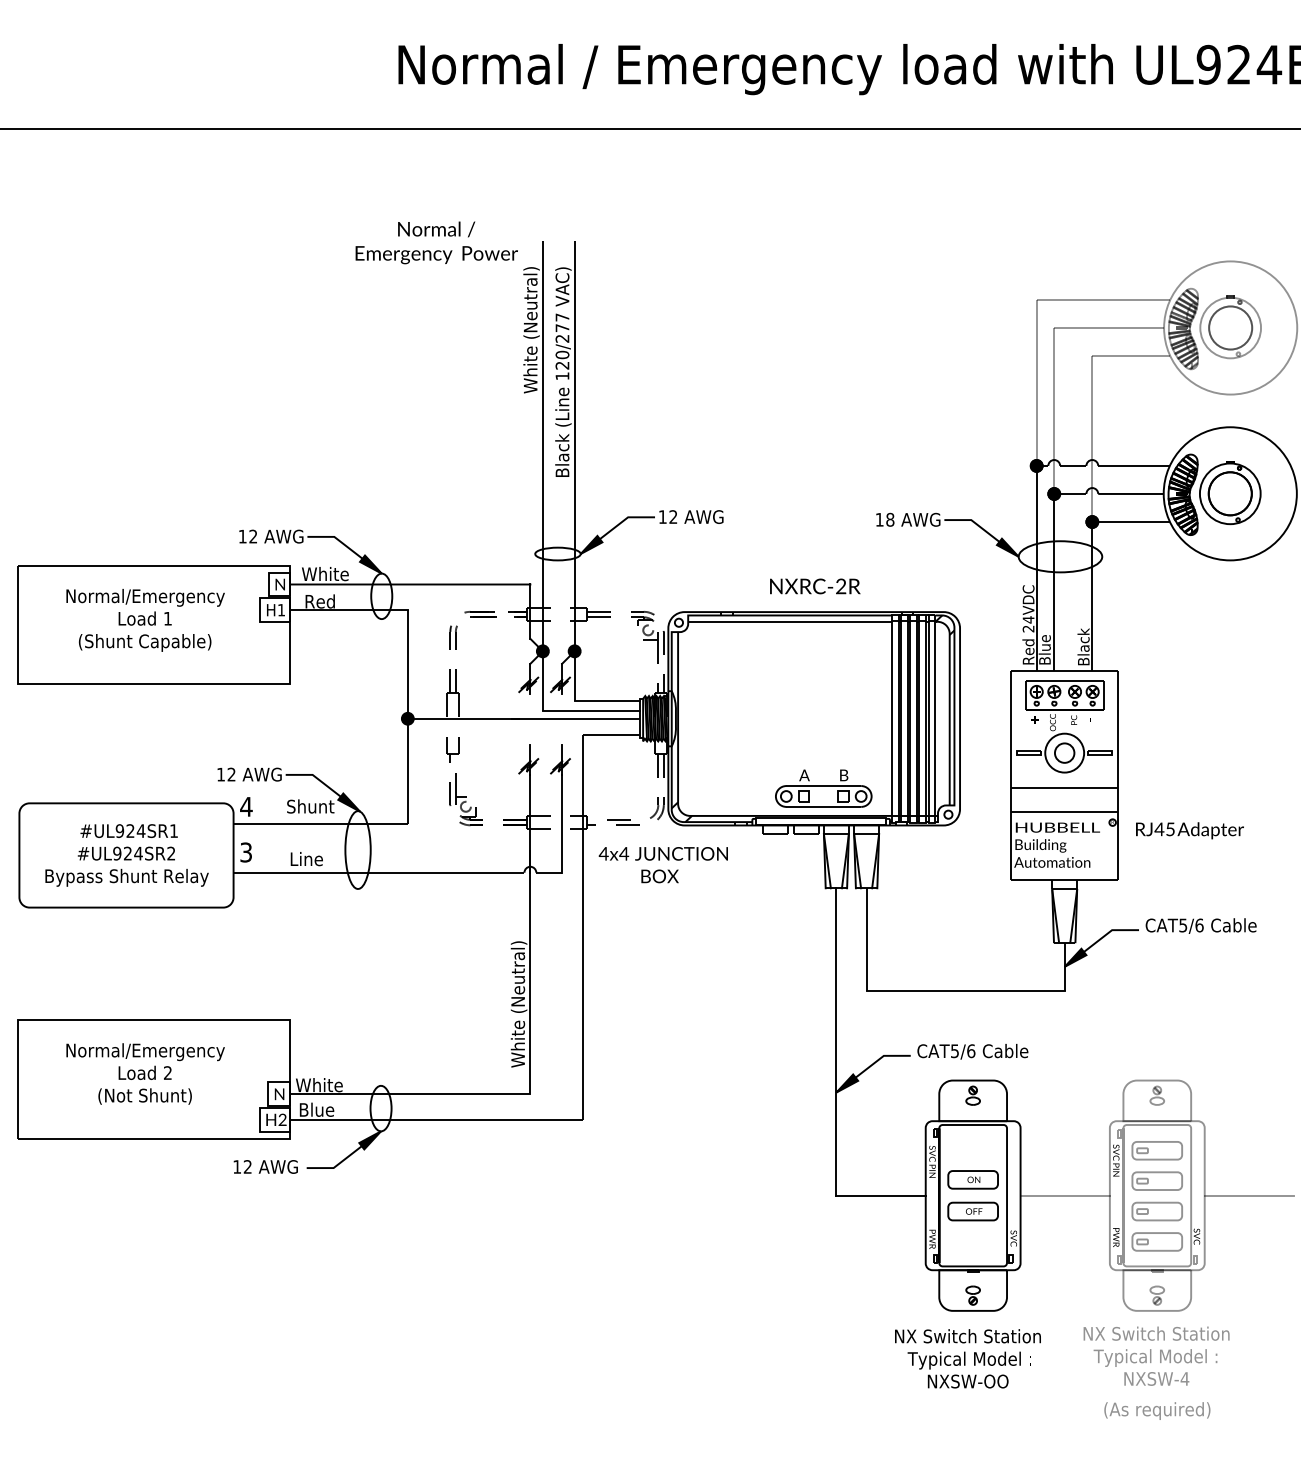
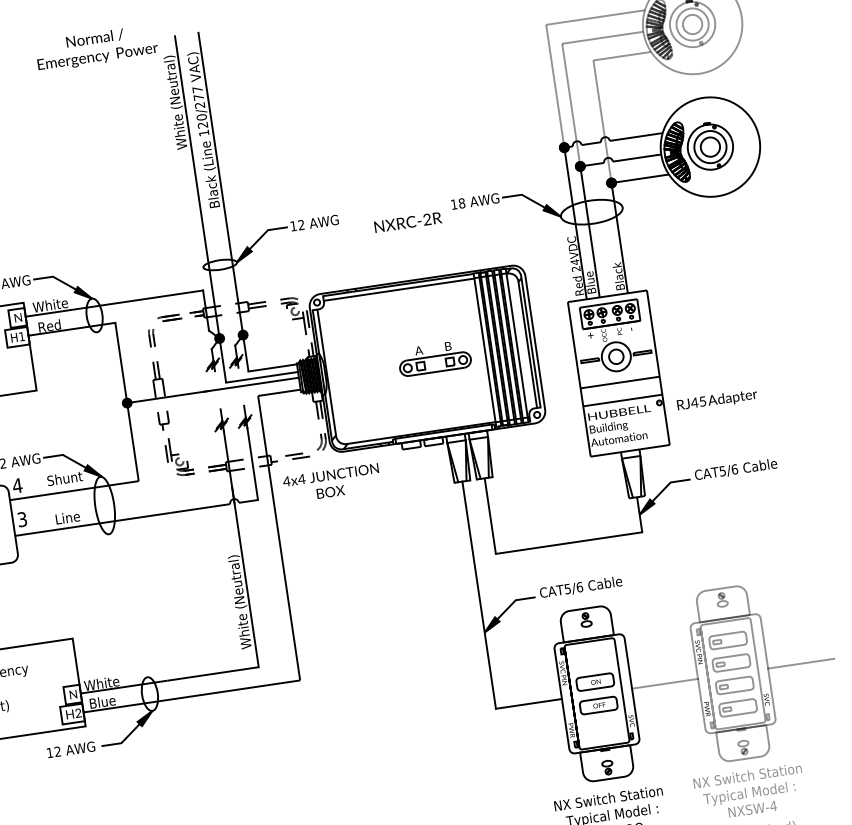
circle: (1230, 327) -> (692, 24), size x0.6
circle: (1229, 493) -> (709, 146), size x0.6
text: (815, 586) -> (408, 222), moved
part: (823, 788) -> (434, 358), moved

